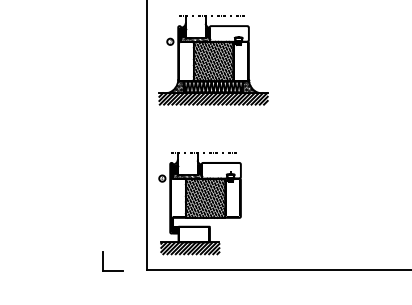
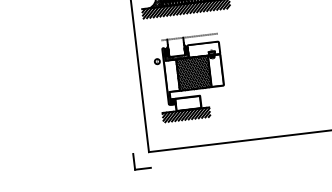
part: (199, 203) -> (189, 78), moved
part: (103, 261) -> (134, 161), moved

